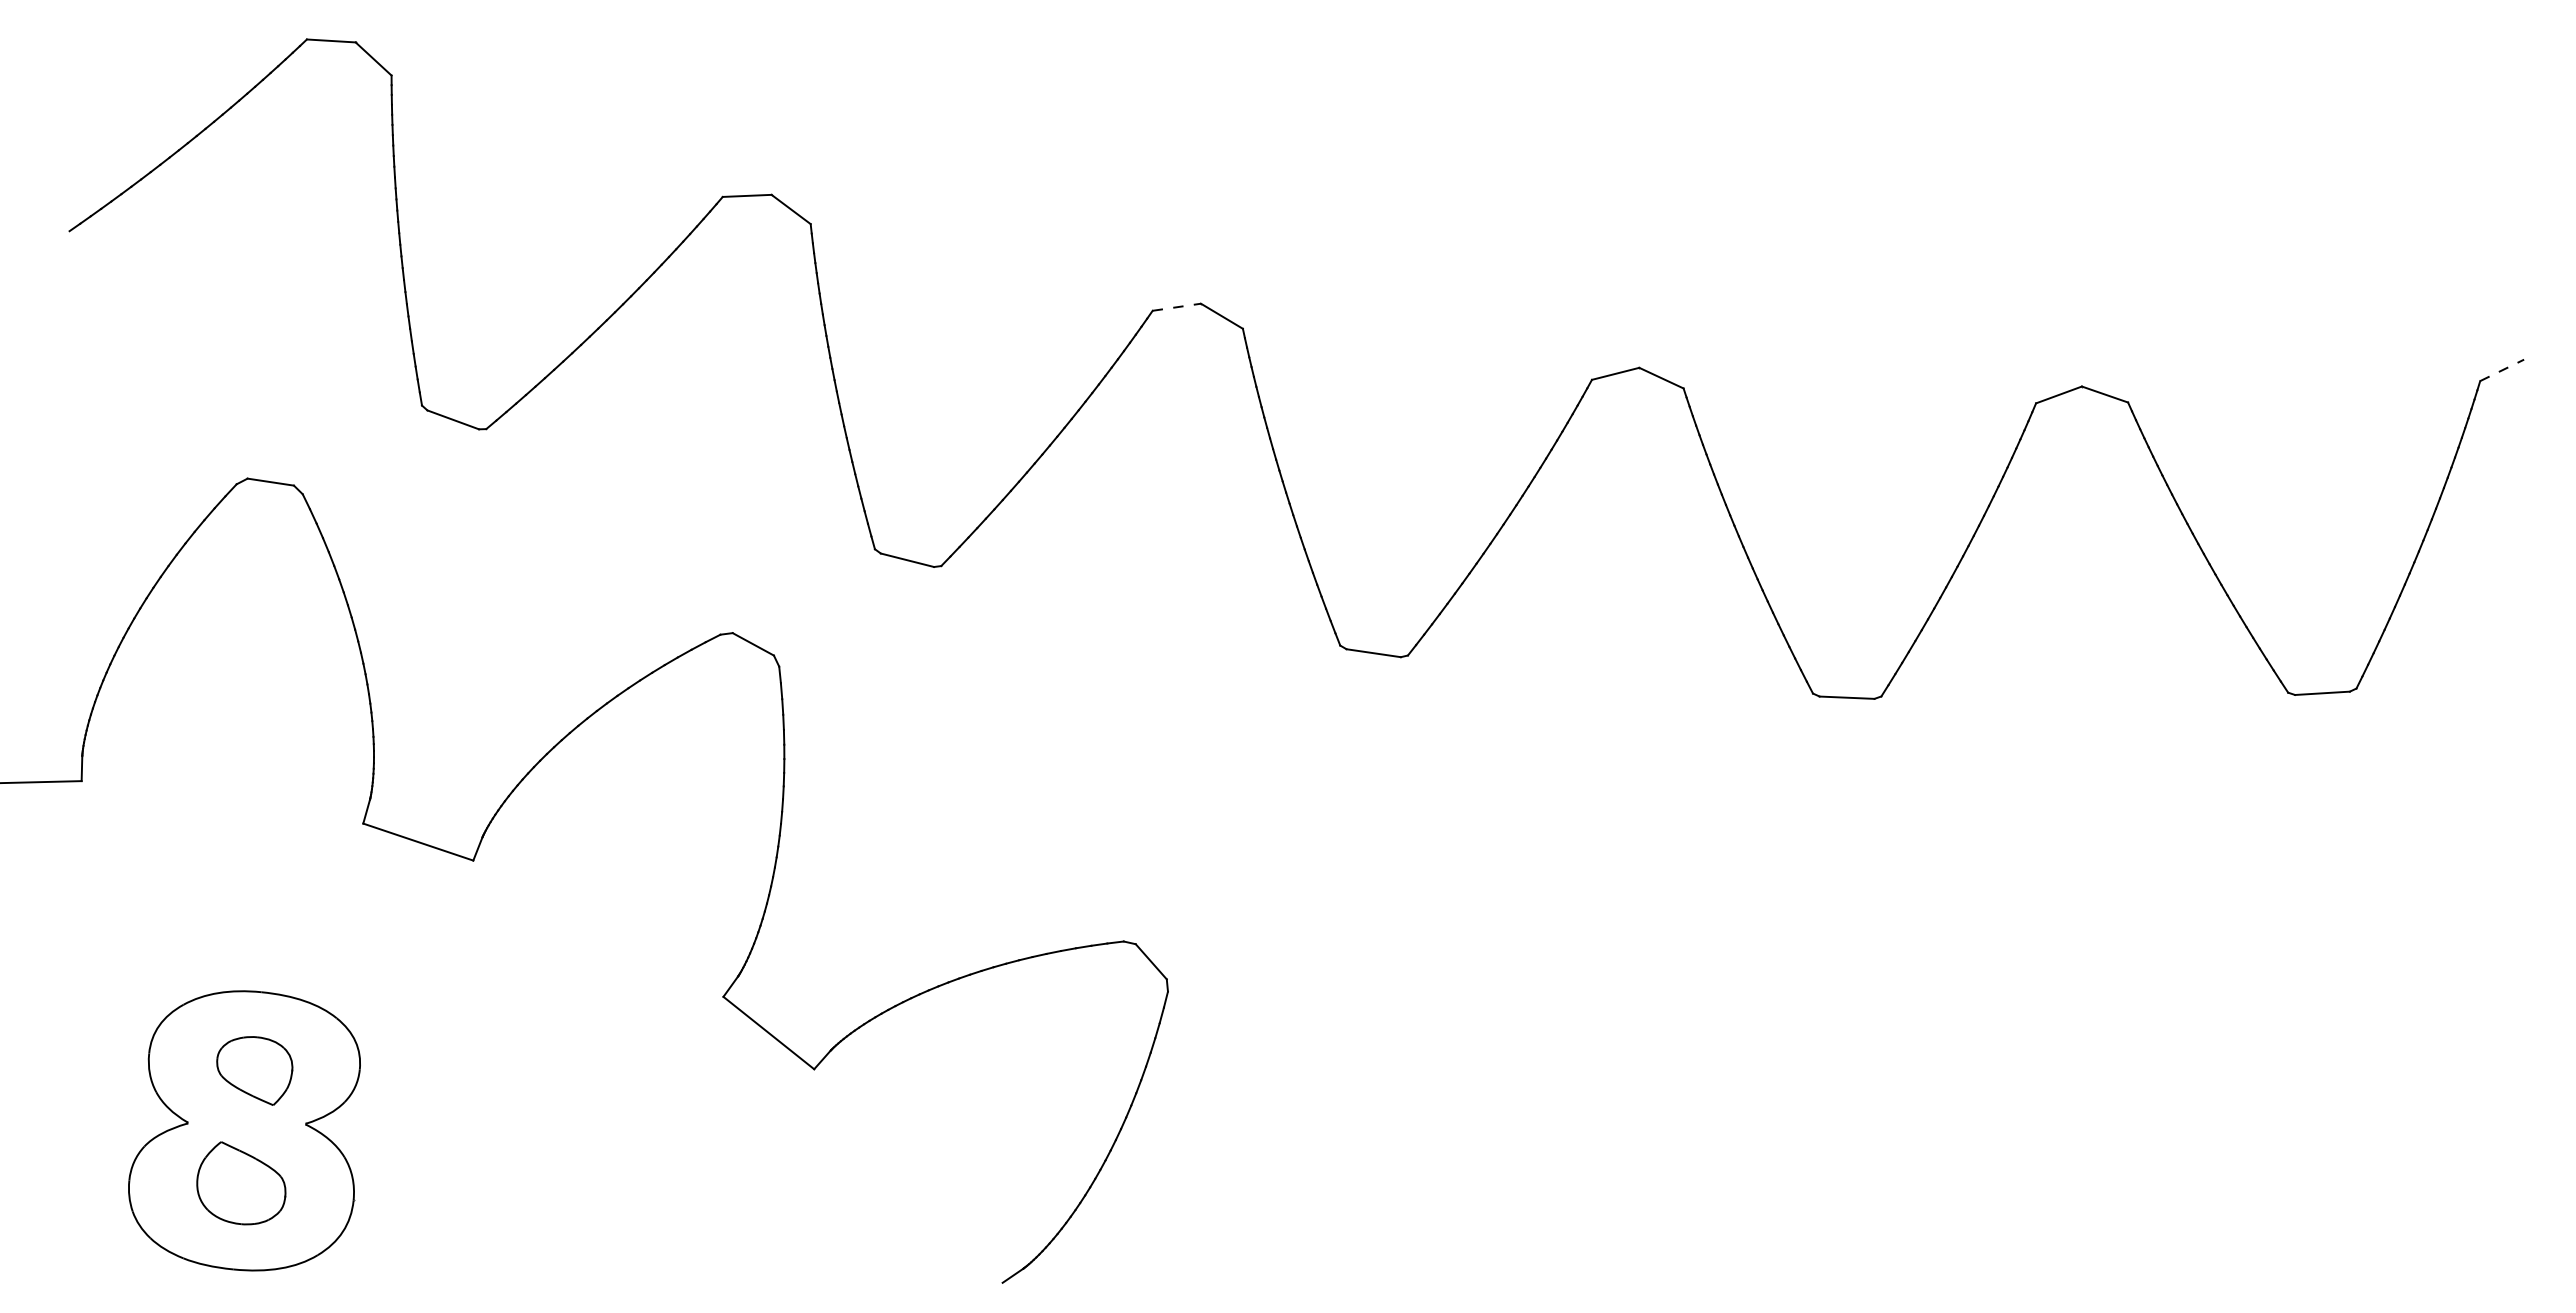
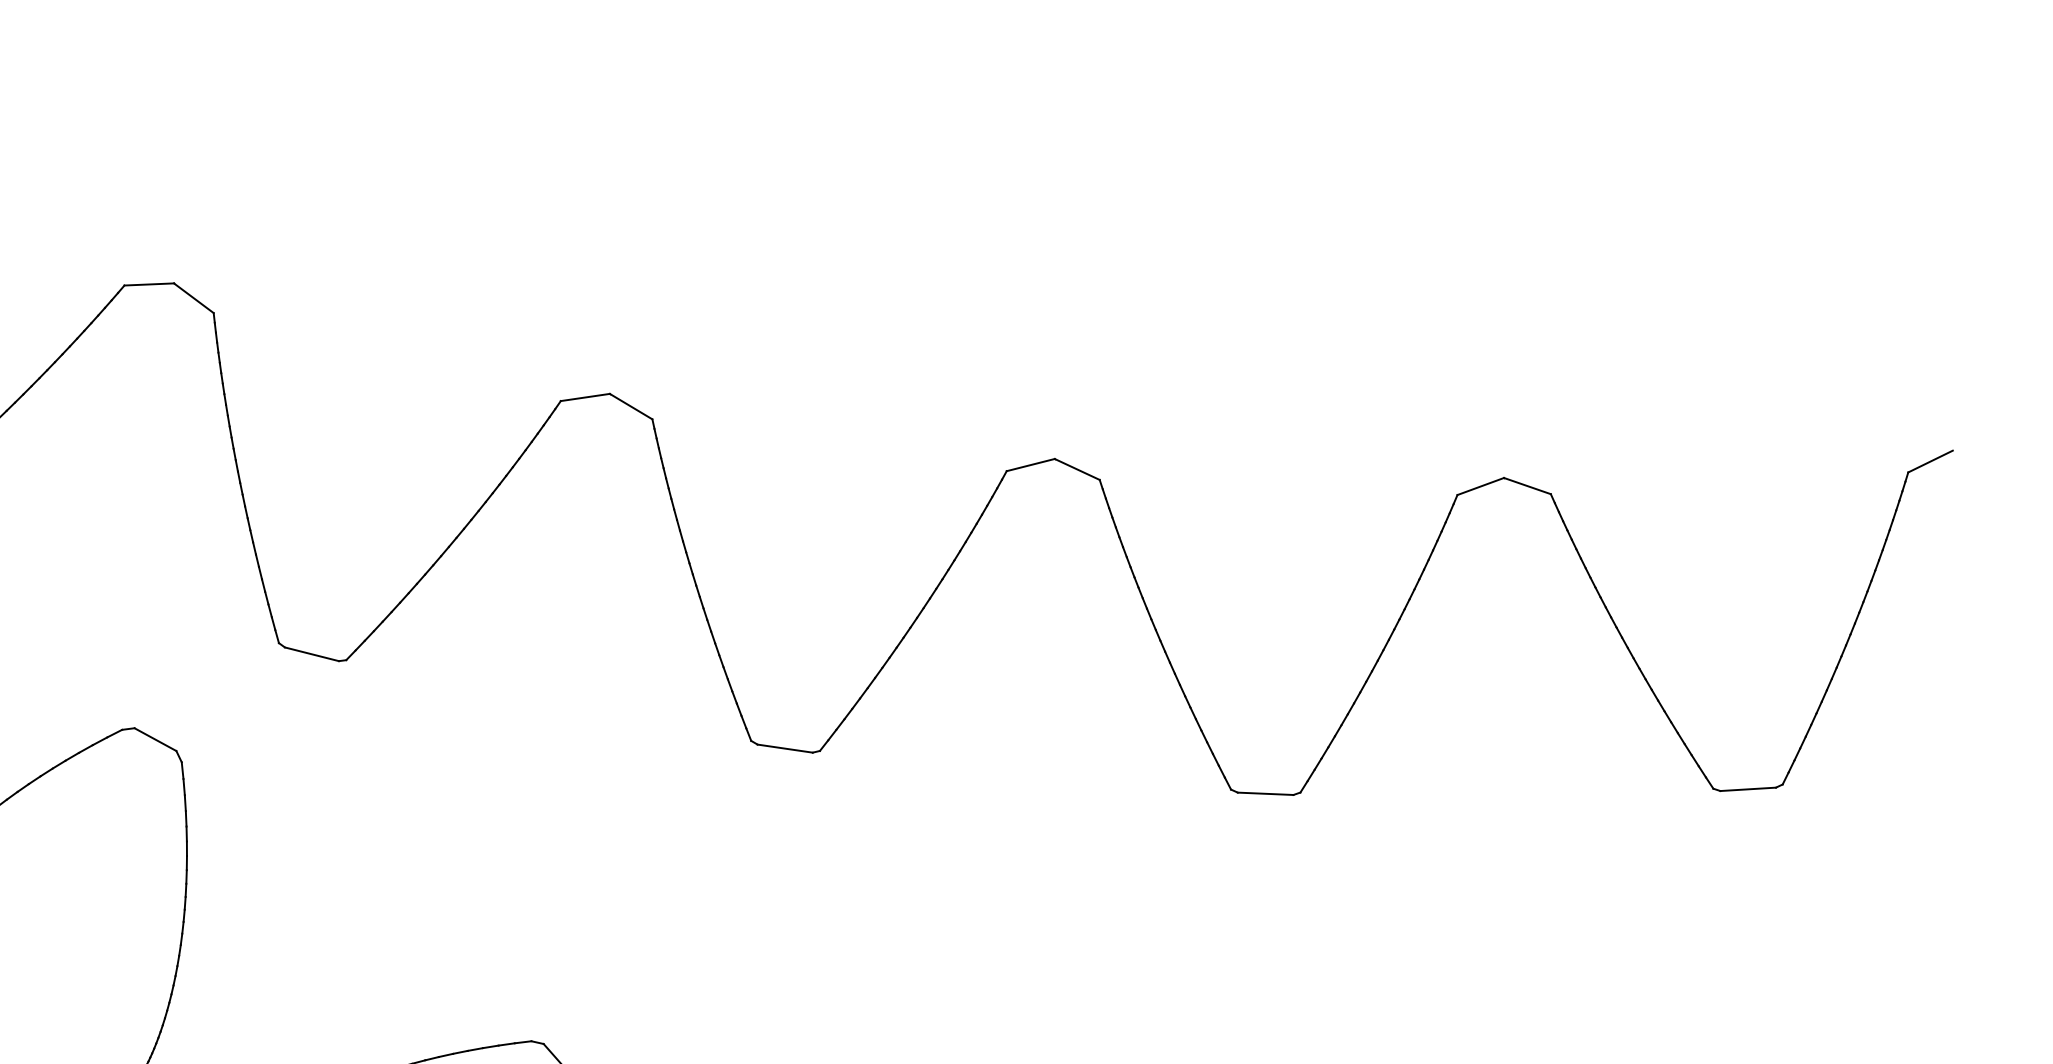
line: (1177, 307) -> (586, 397), dashed -> solid
line: (2502, 370) -> (1930, 461), dashed -> solid

